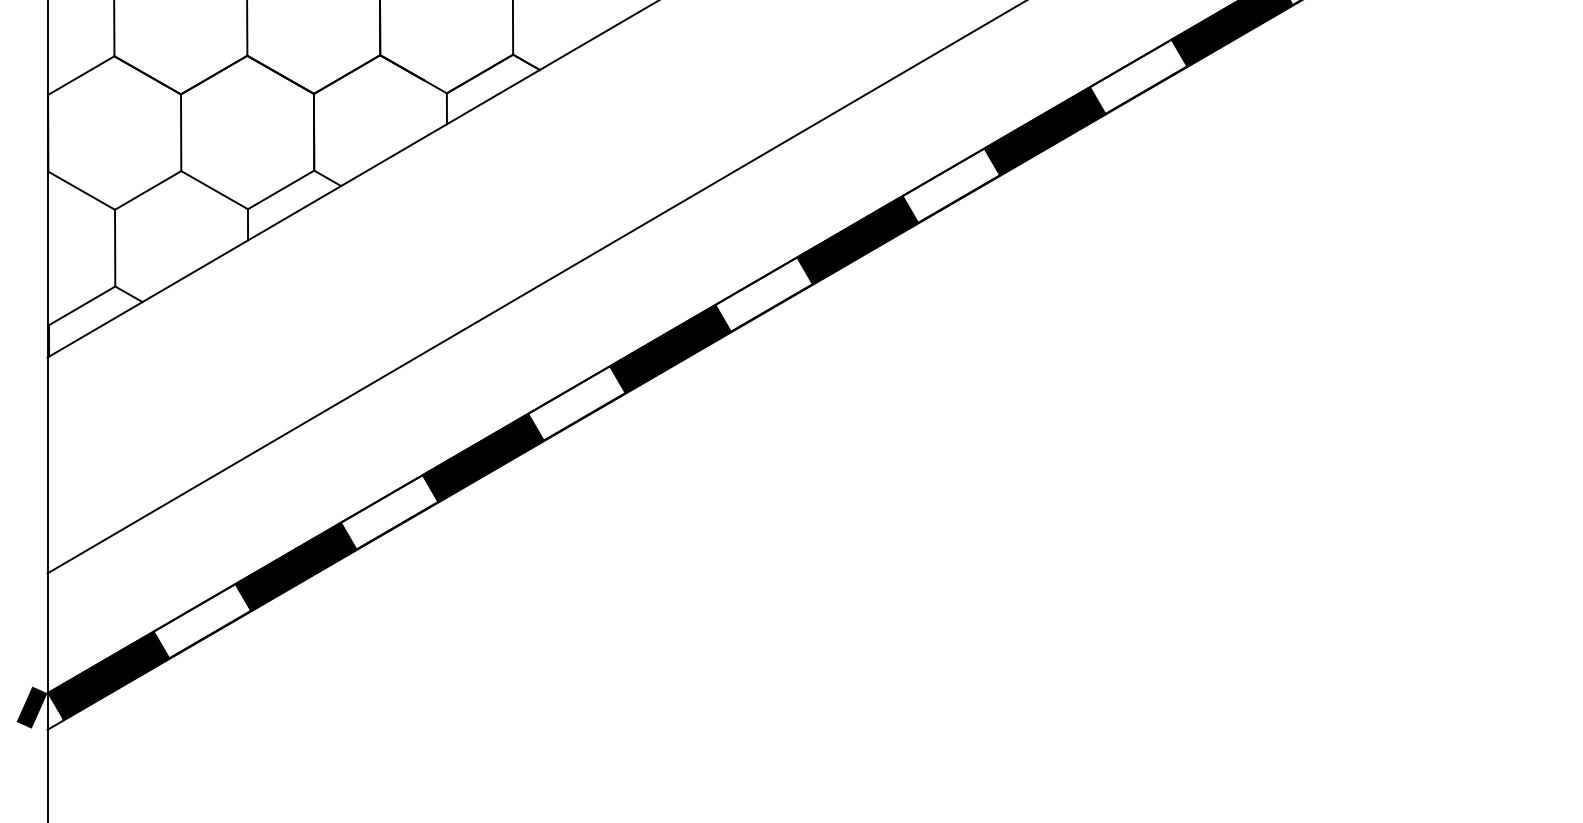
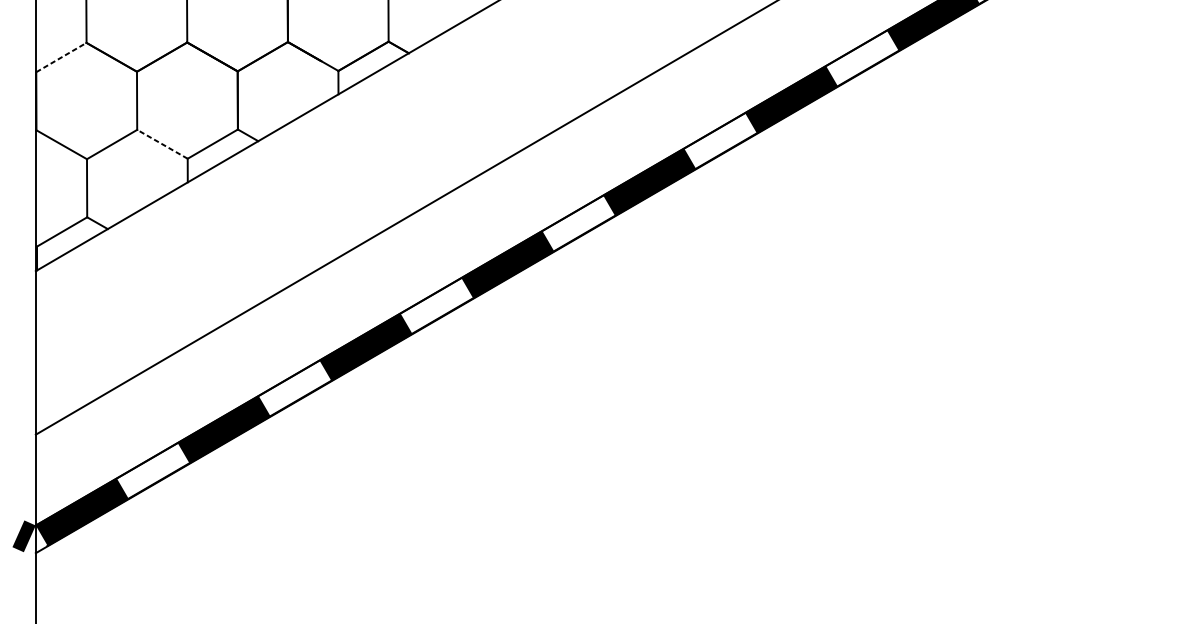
line: (81, 75) -> (61, 57), solid -> dashed
line: (214, 189) -> (162, 143), solid -> dashed

